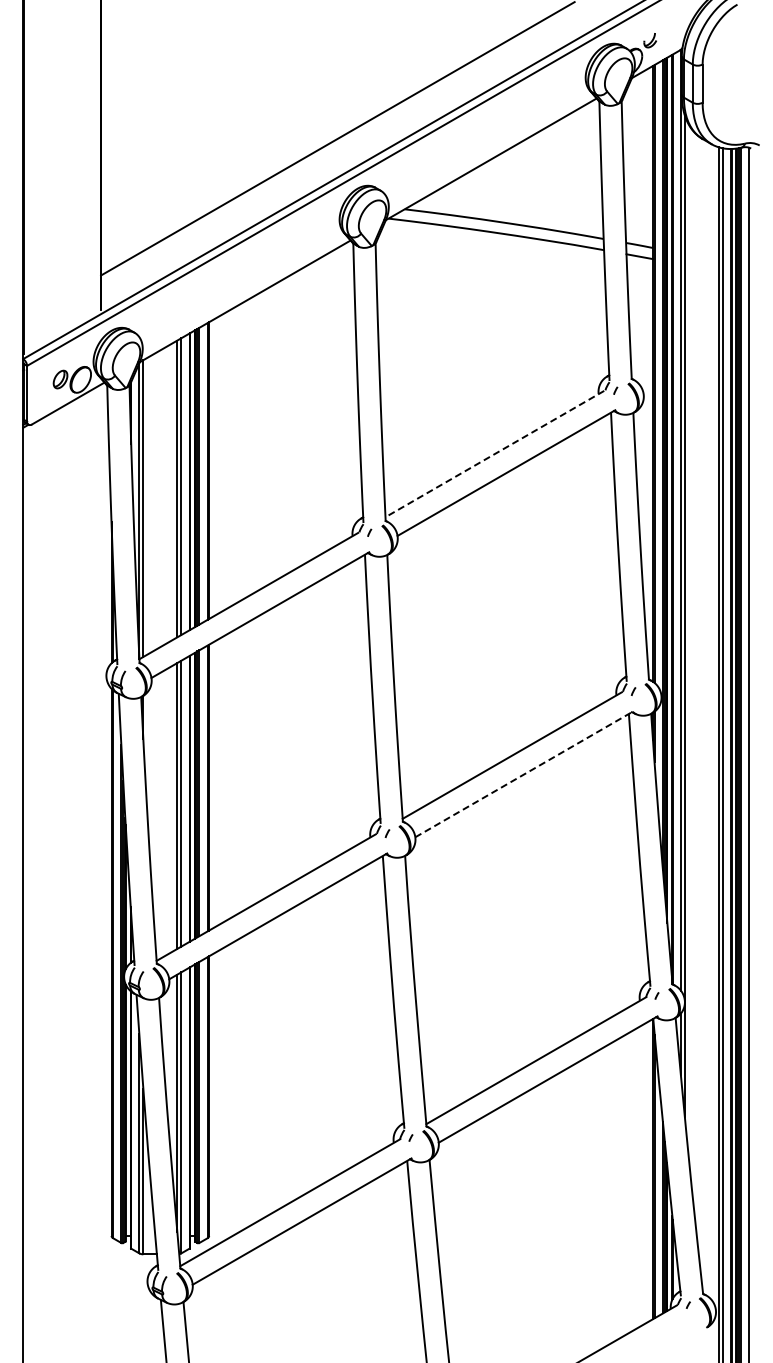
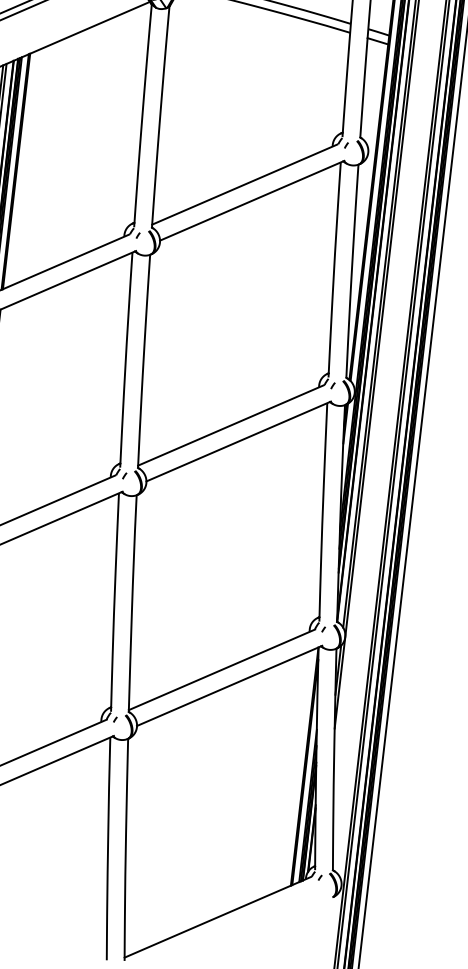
line: (494, 454) -> (244, 184), dashed -> solid
line: (524, 774) -> (238, 441), dashed -> solid

